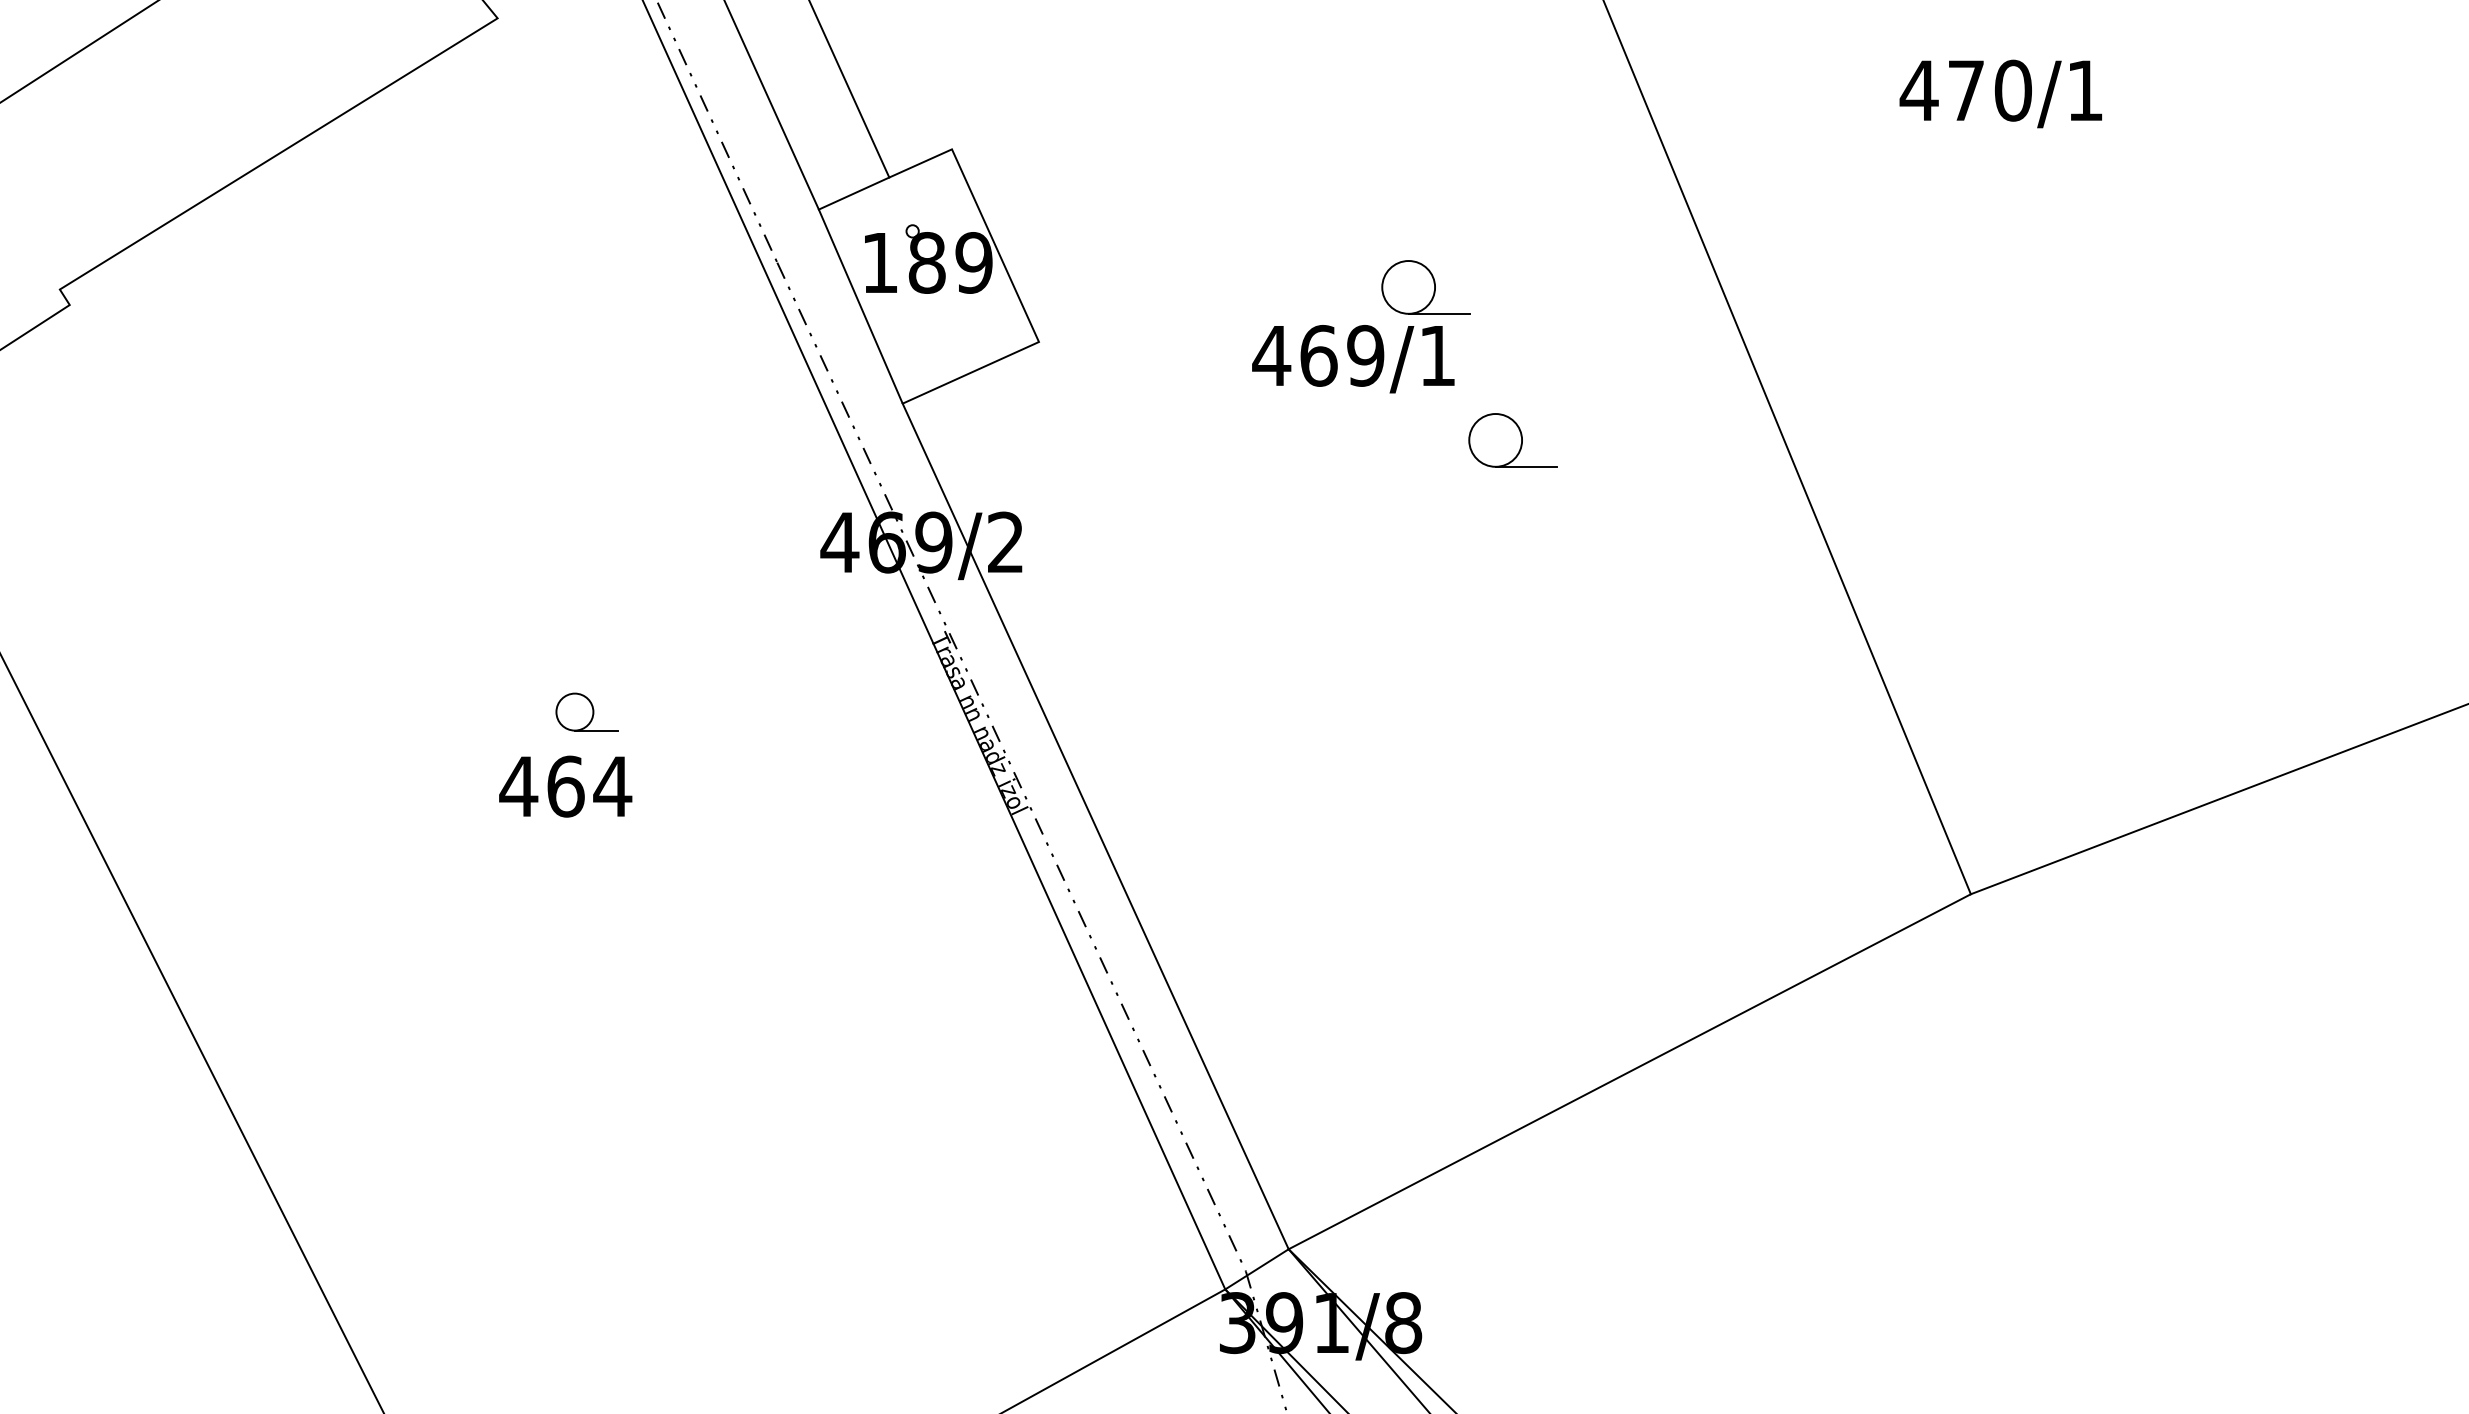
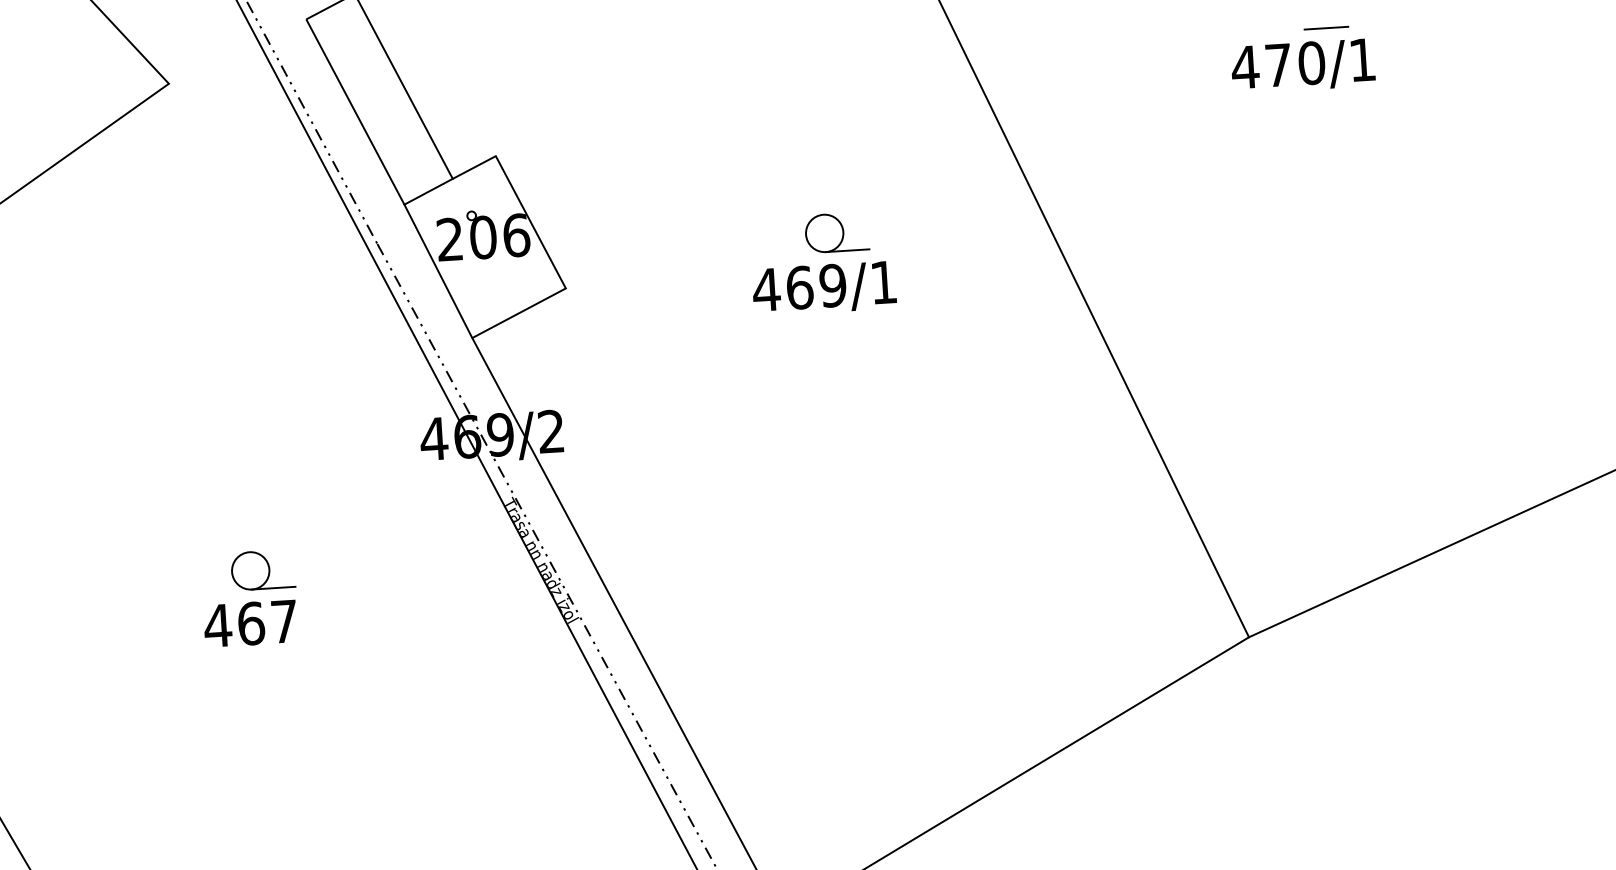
line: (2133, 42) -> (1326, 28), added
text: (2000, 93) -> (1302, 65), moved
text: (927, 262) -> (483, 237), 189 -> 206
text: (1353, 359) -> (824, 288), moved
part: (1512, 440) -> (904, 336), removed
part: (586, 711) -> (262, 569), size x1.43
text: (612, 786) -> (284, 621), 464 -> 467

